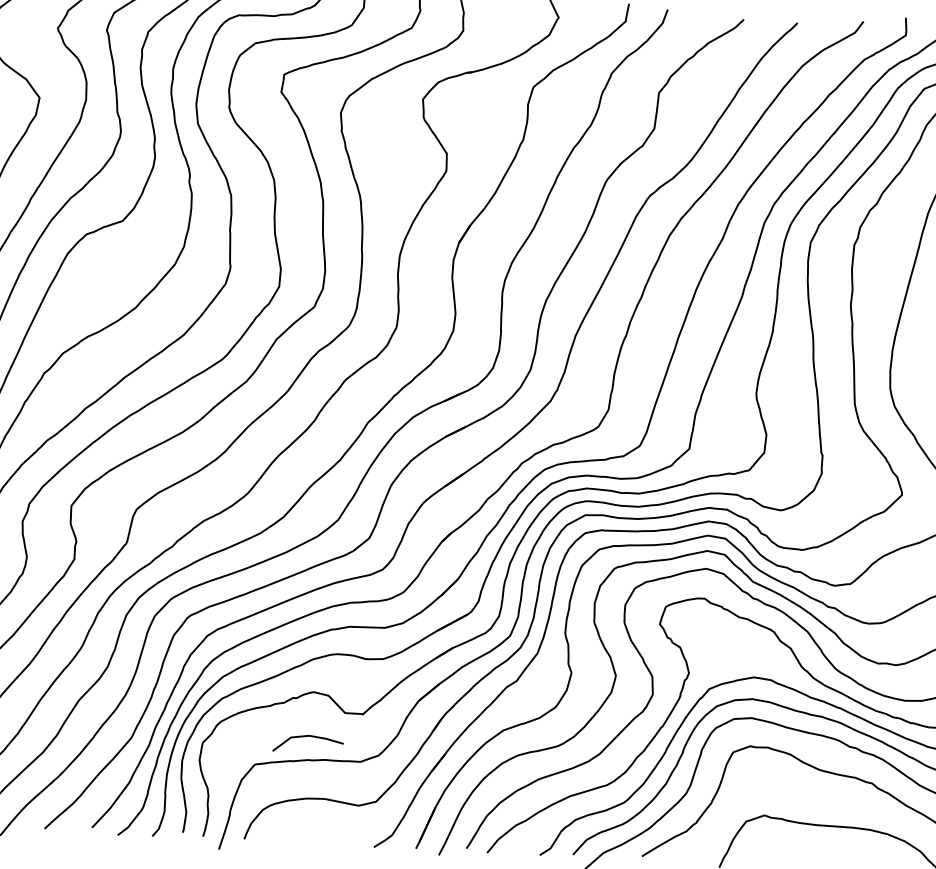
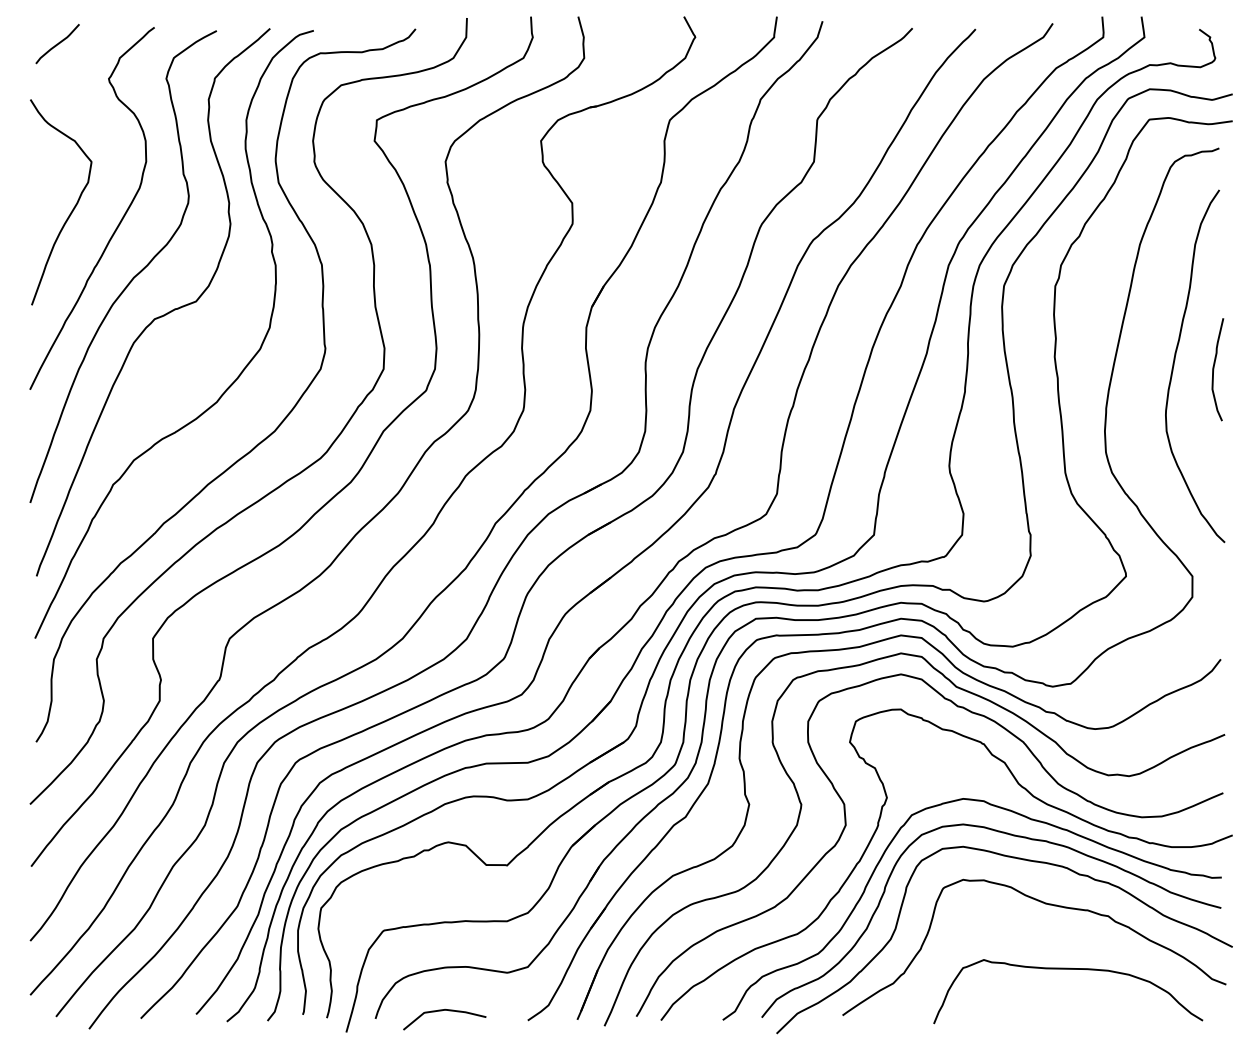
curve: (306, 737) -> (442, 1011), moved

